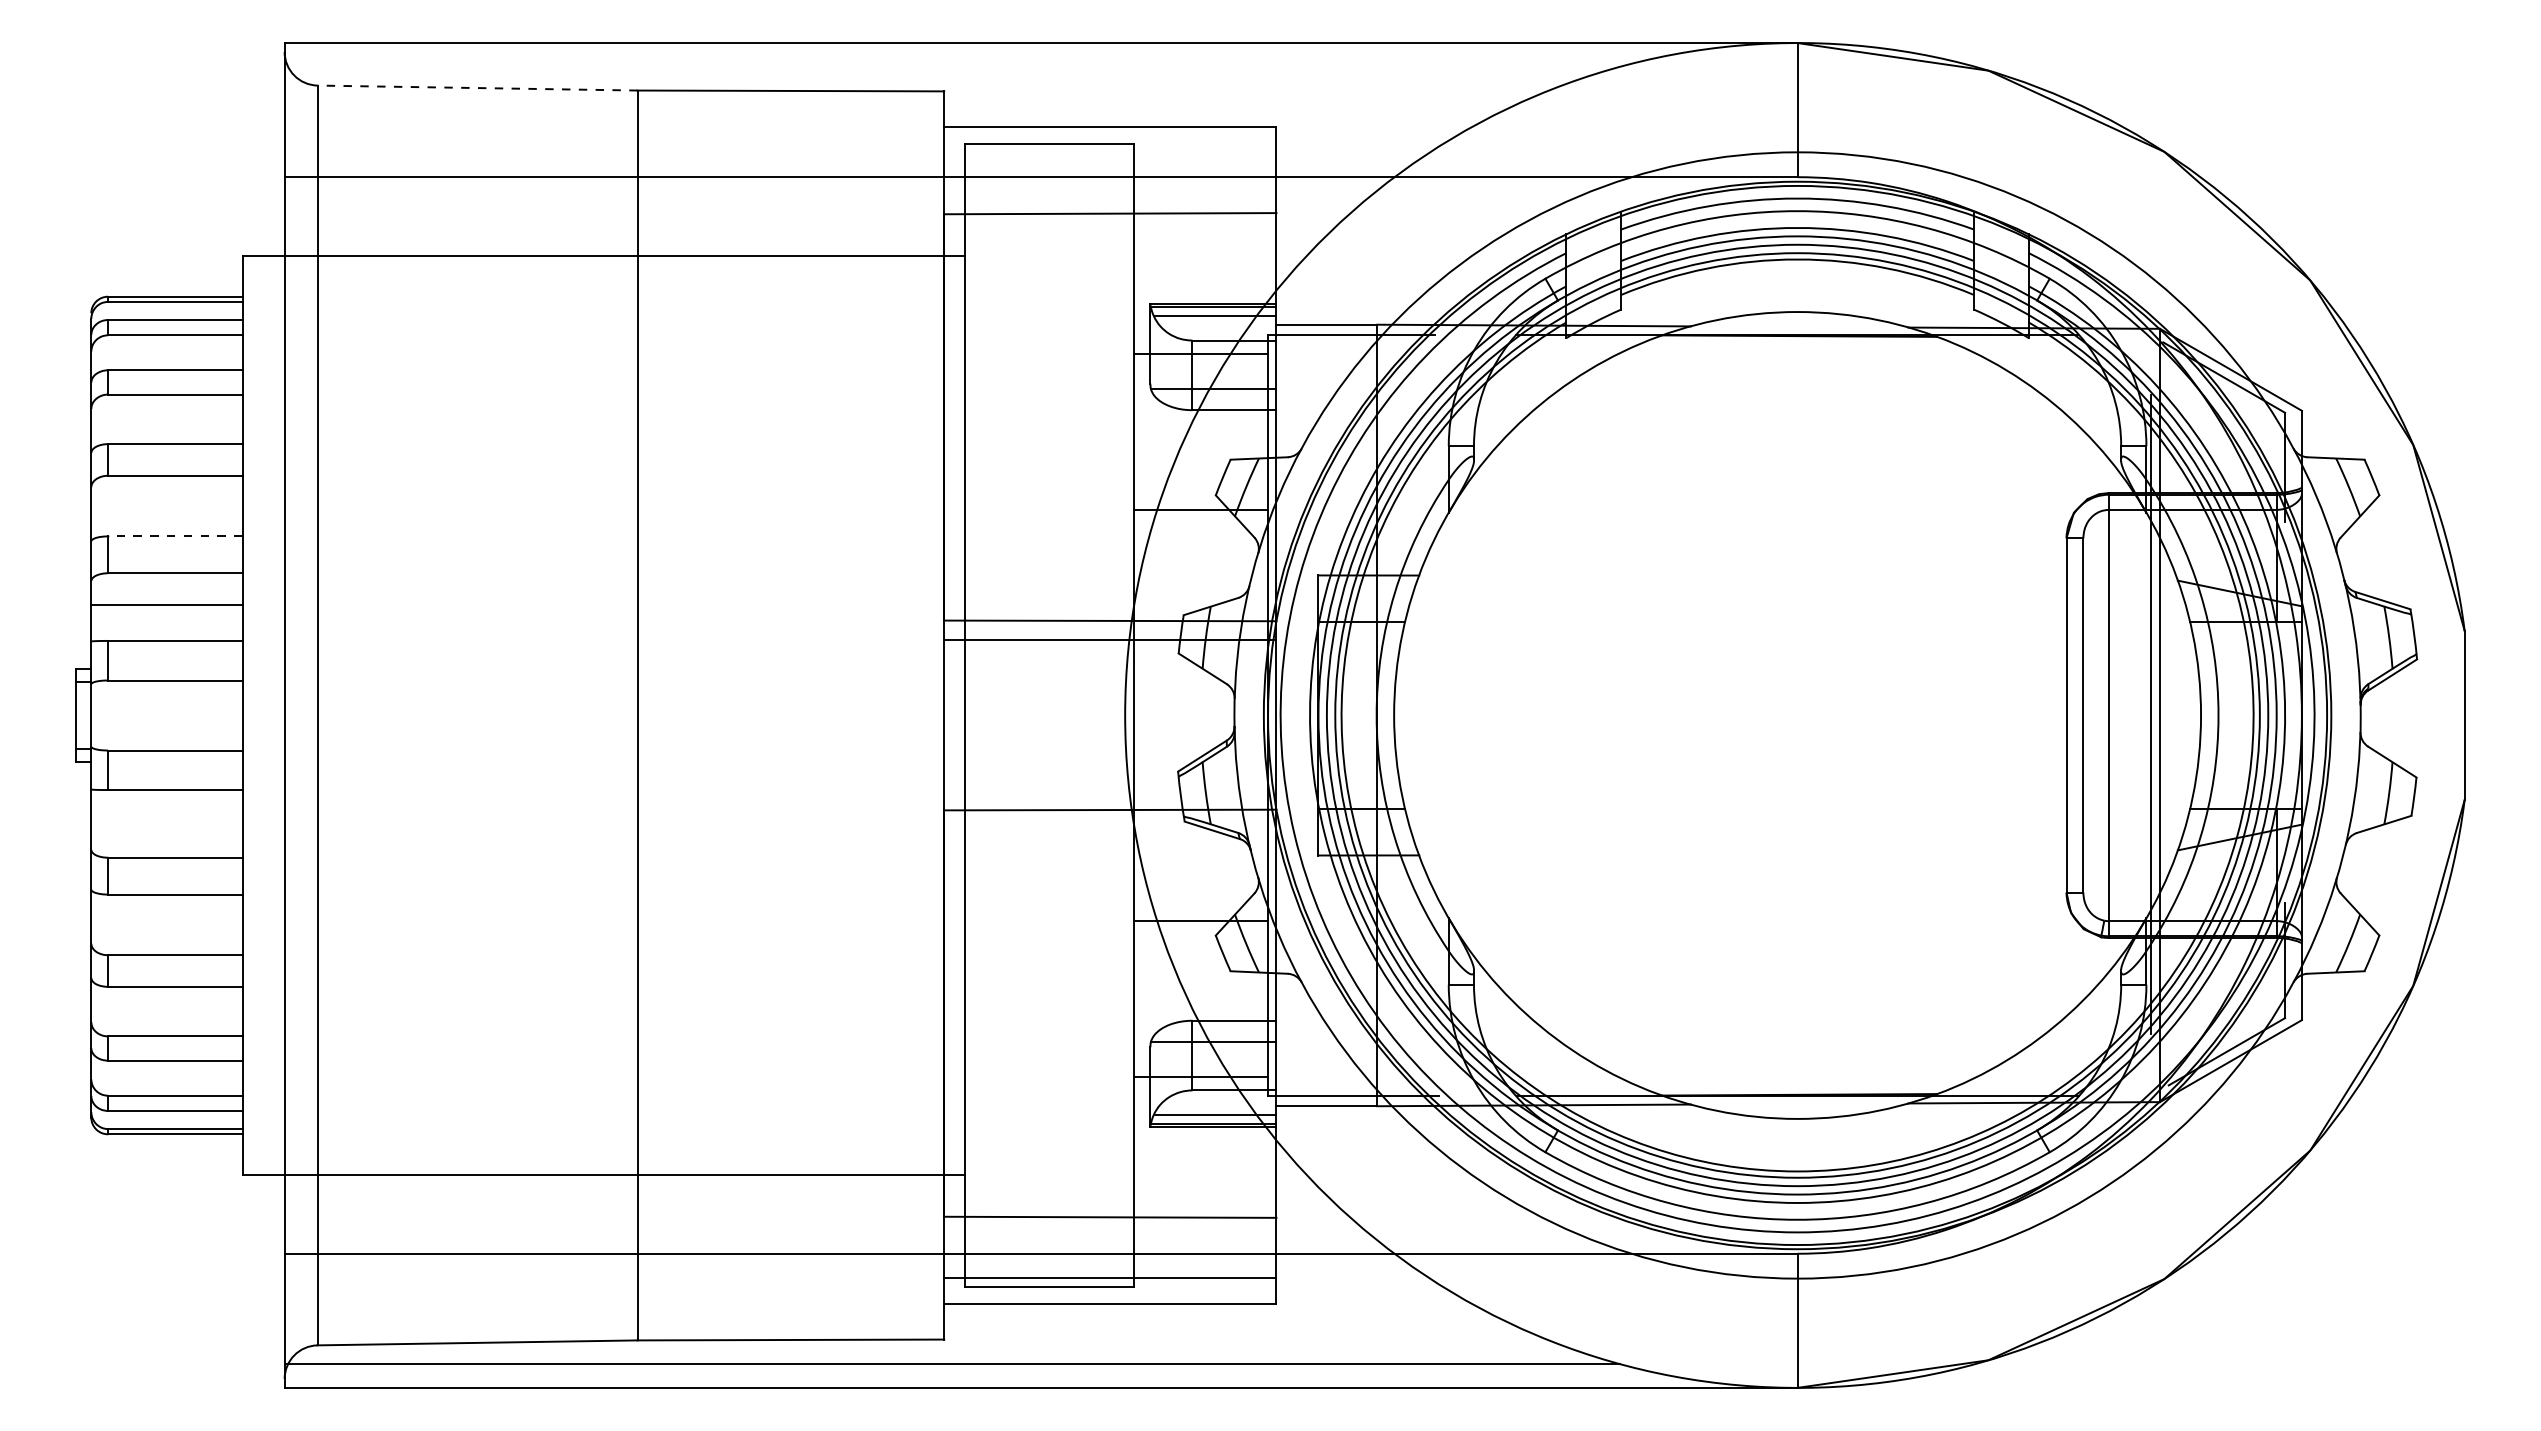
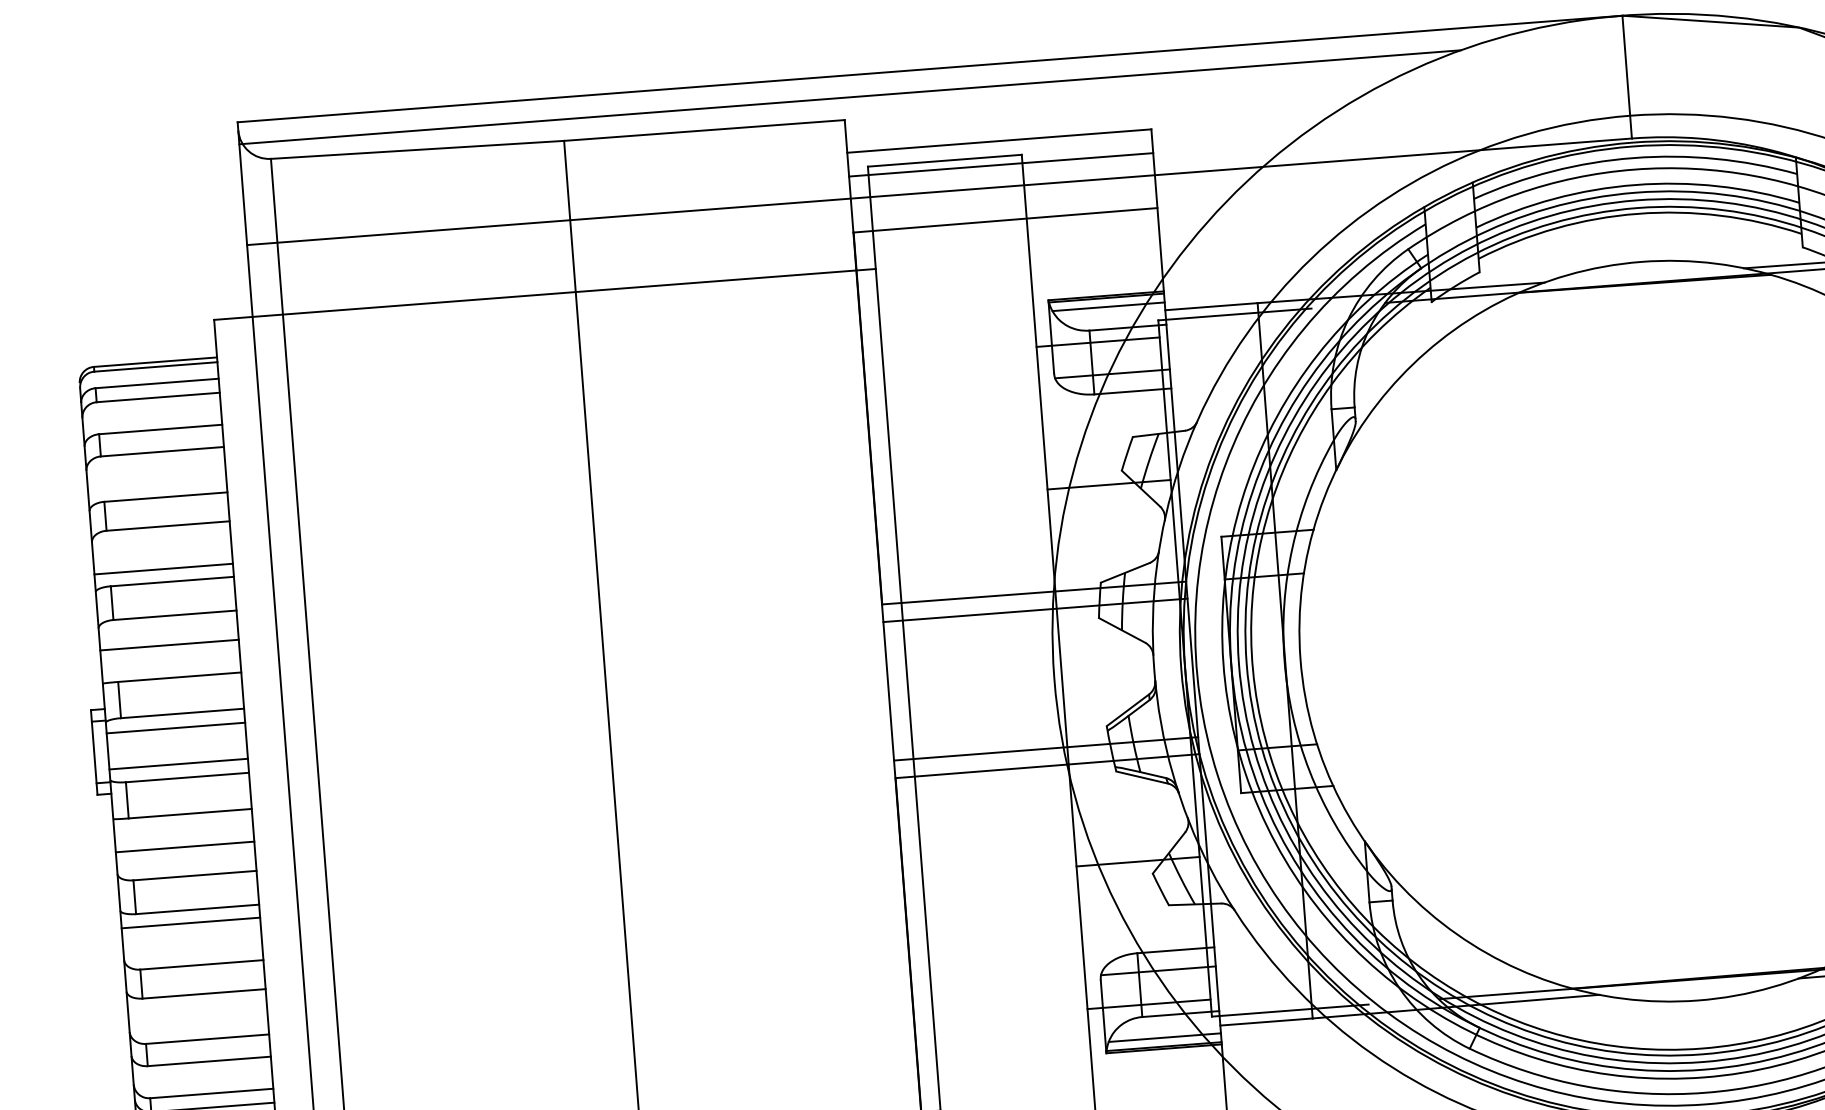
line: (951, 67) -> (849, 97), added
line: (477, 88) -> (417, 150), dashed -> solid
line: (1110, 153) -> (1001, 165), added
line: (166, 522) -> (163, 569), added
line: (174, 536) -> (171, 581), dashed -> solid
line: (166, 695) -> (175, 727), added
line: (166, 735) -> (178, 764), added
line: (1110, 791) -> (1046, 749), added
line: (166, 825) -> (184, 846), added
line: (166, 908) -> (190, 922), added

